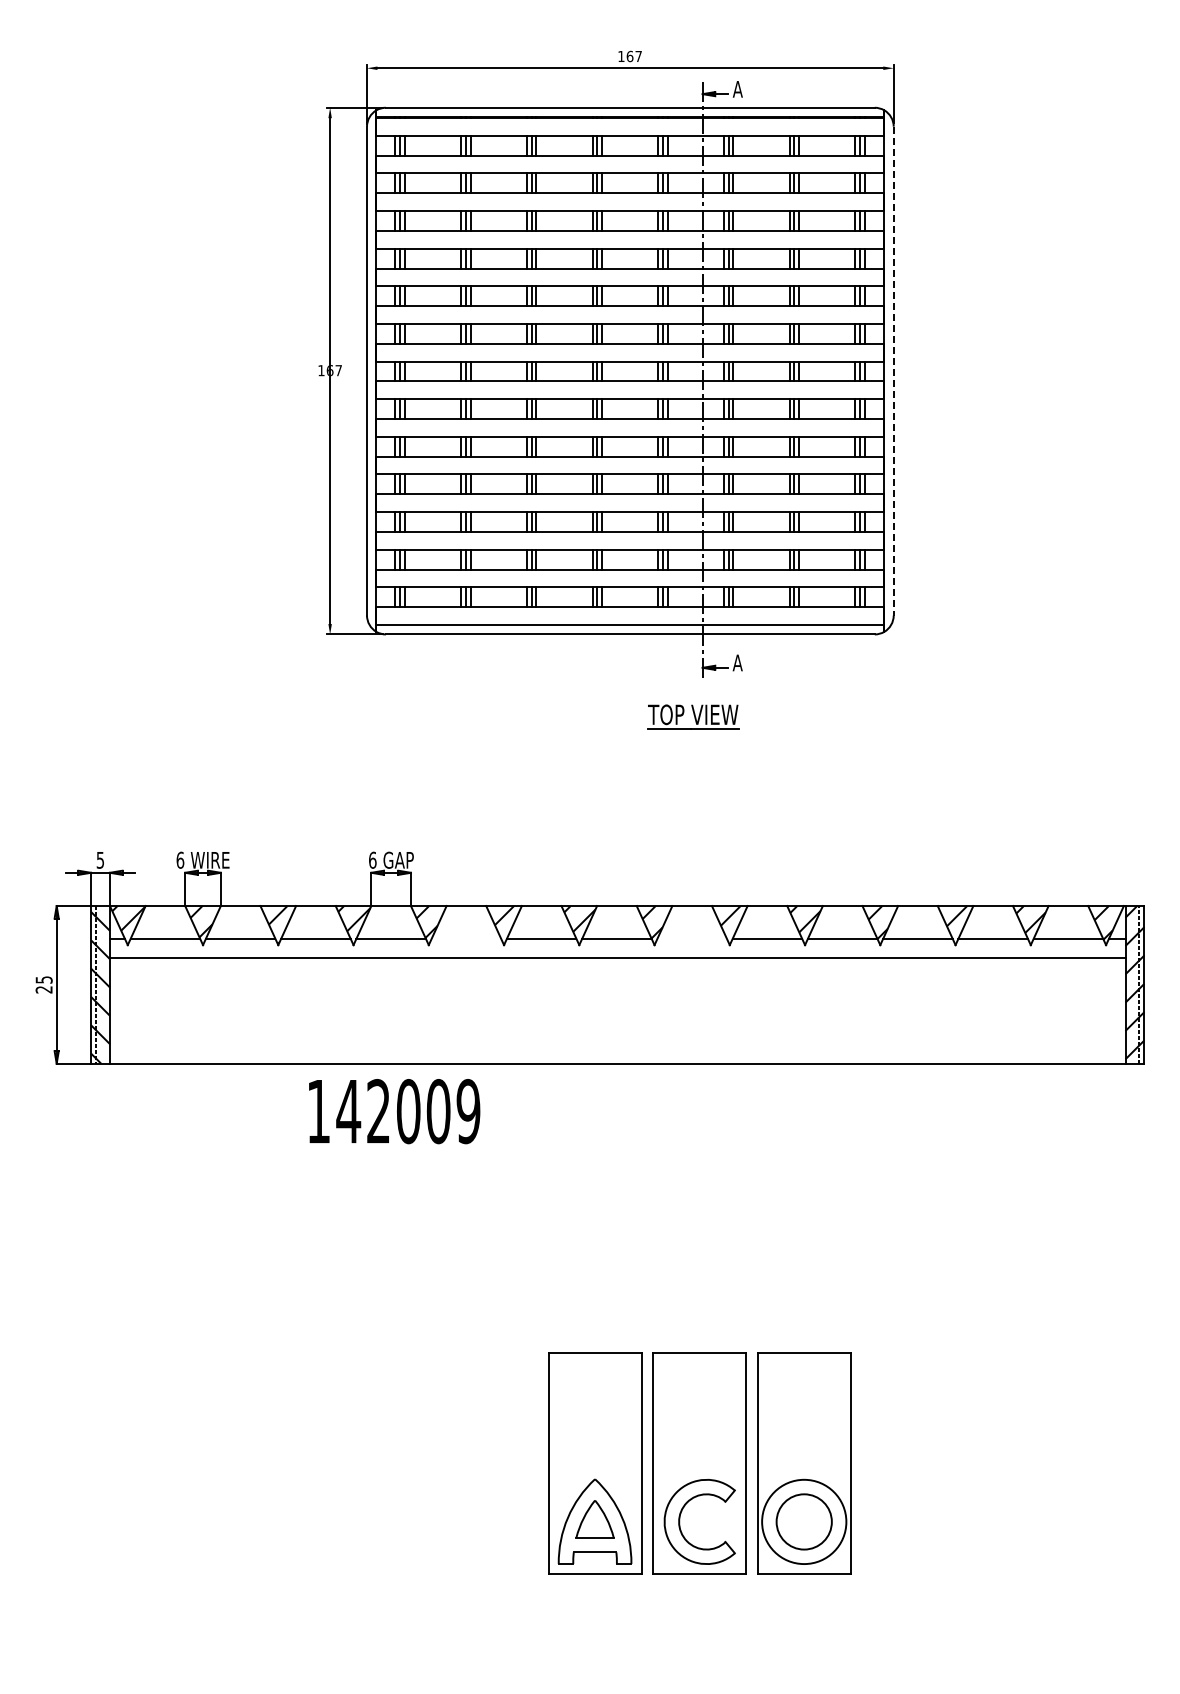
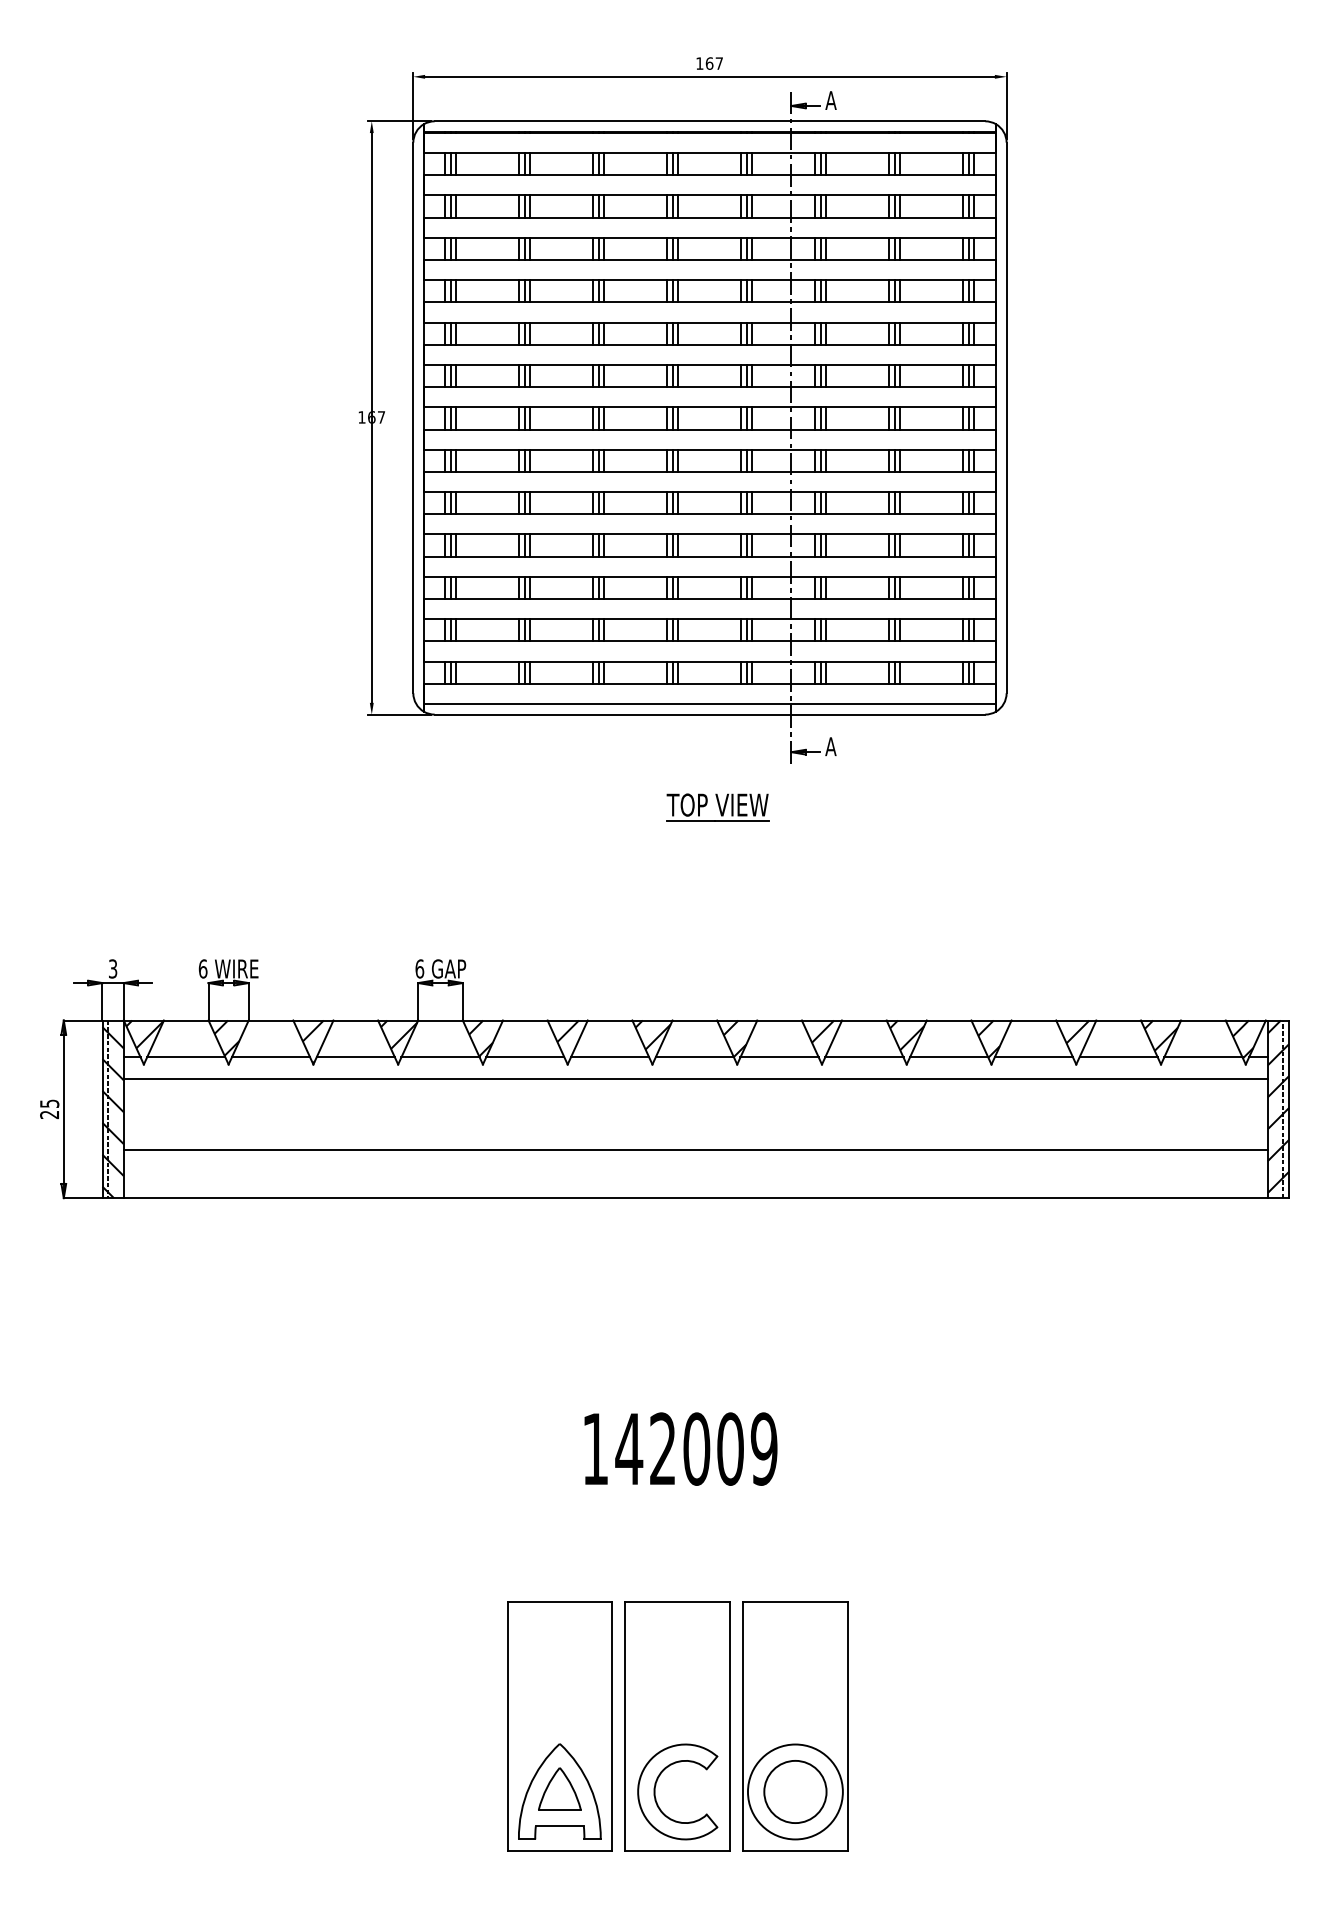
line: (893, 371) -> (1006, 418), dashed -> solid
part: (693, 716) -> (718, 807), moved
text: (100, 859) -> (113, 968), 5 -> 3
line: (466, 938) -> (525, 1057), added
line: (691, 938) -> (778, 1057), added
line: (617, 1020) -> (695, 1149), added
text: (394, 1111) -> (680, 1449), moved
part: (699, 1463) -> (677, 1726), moved

